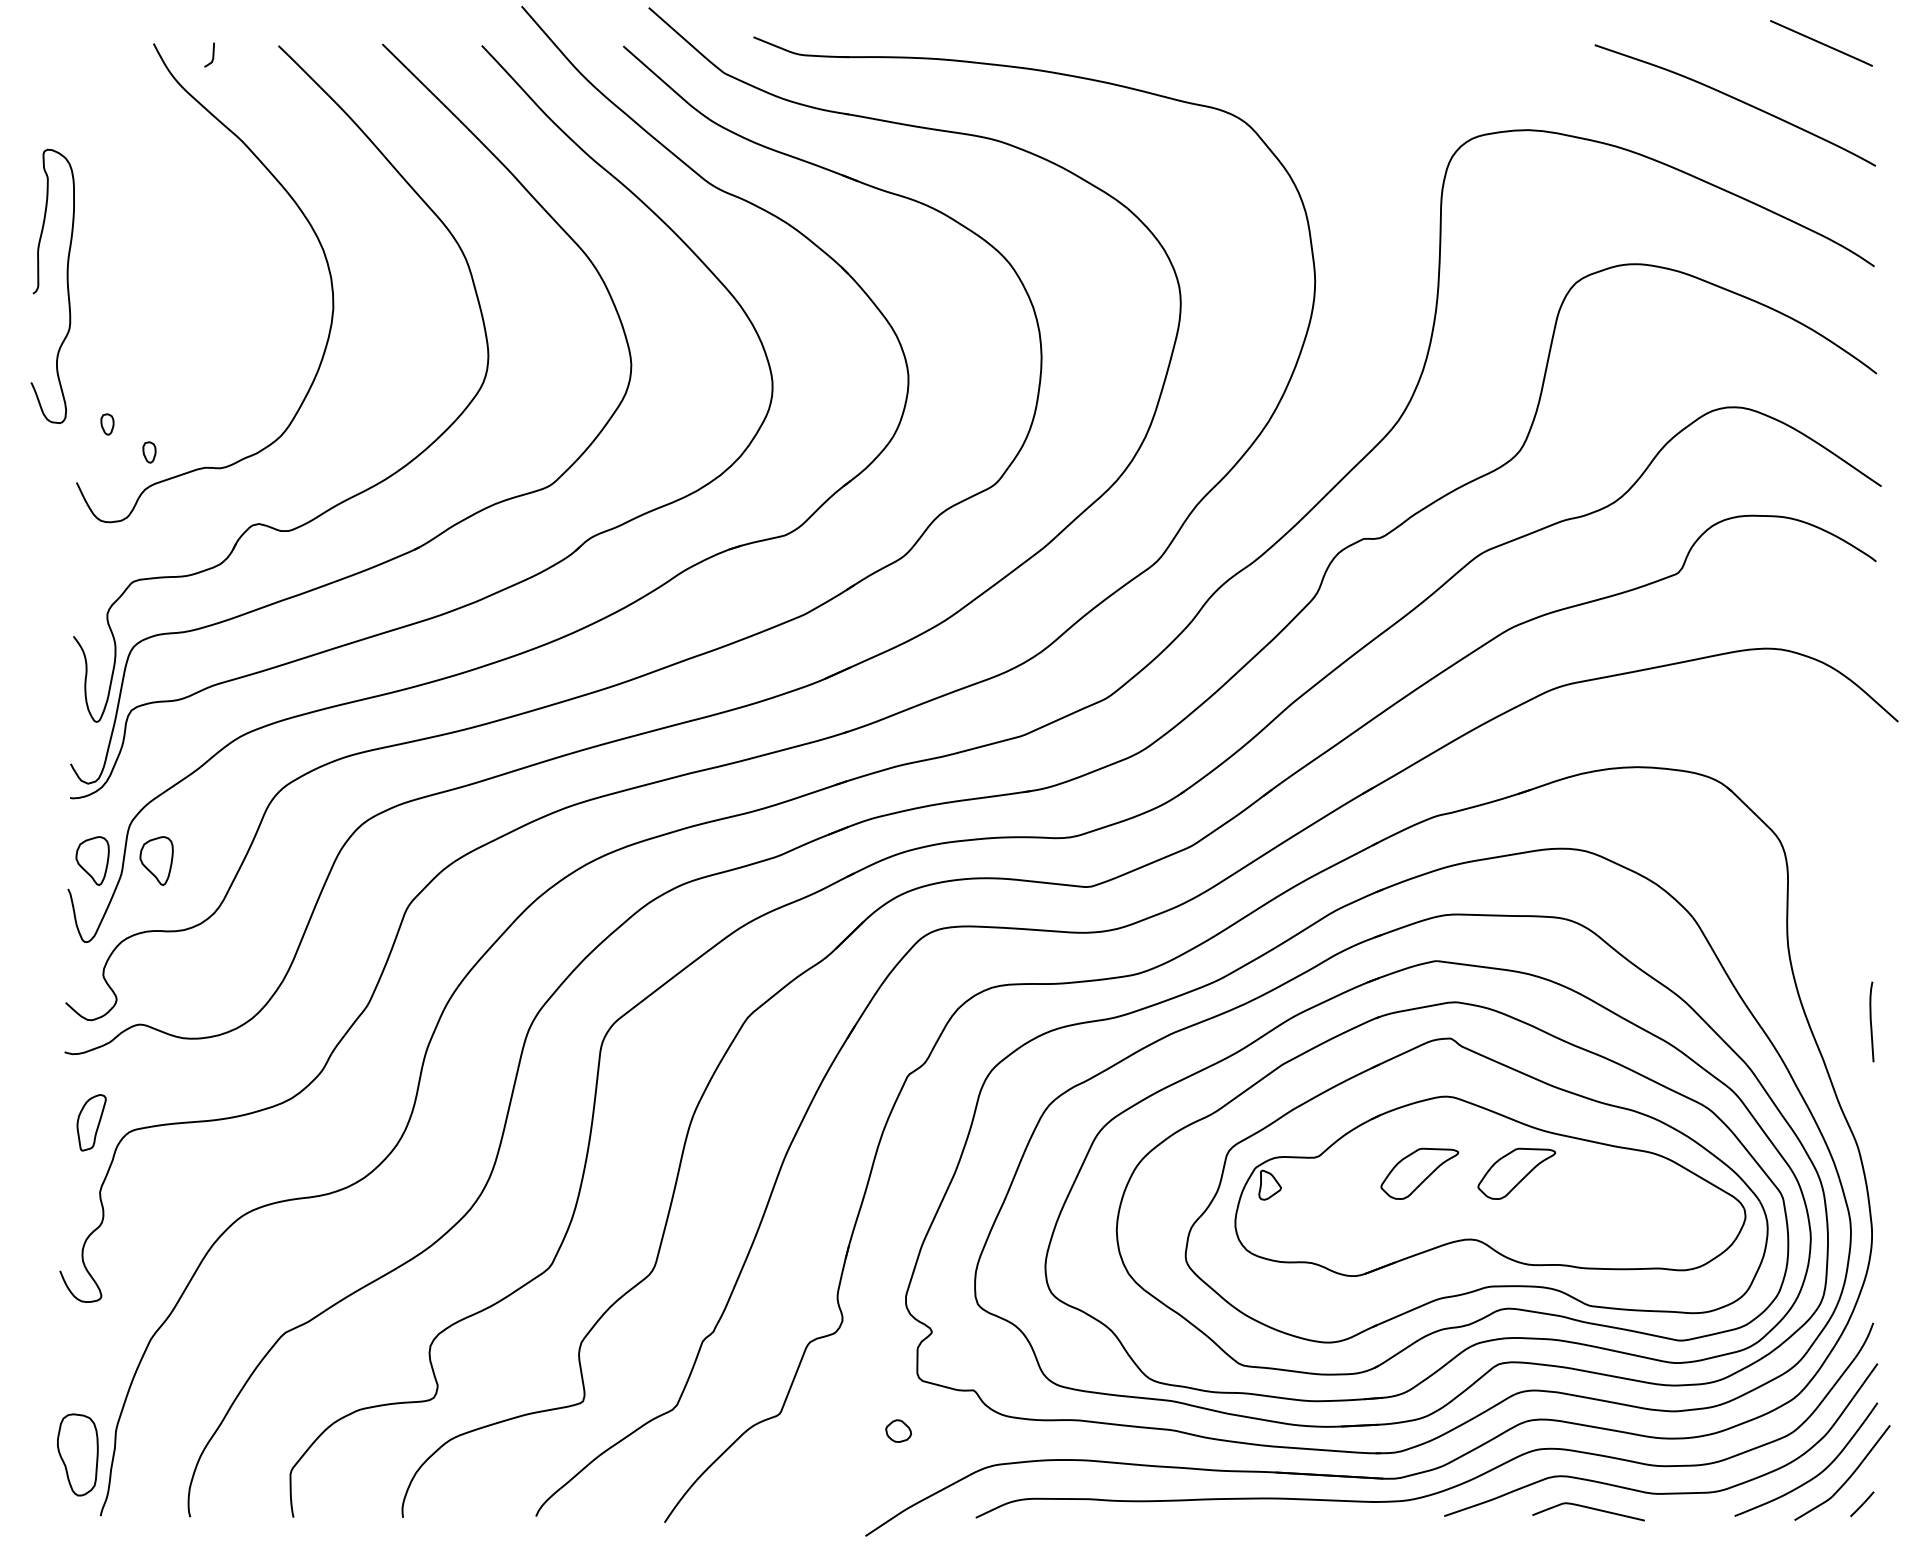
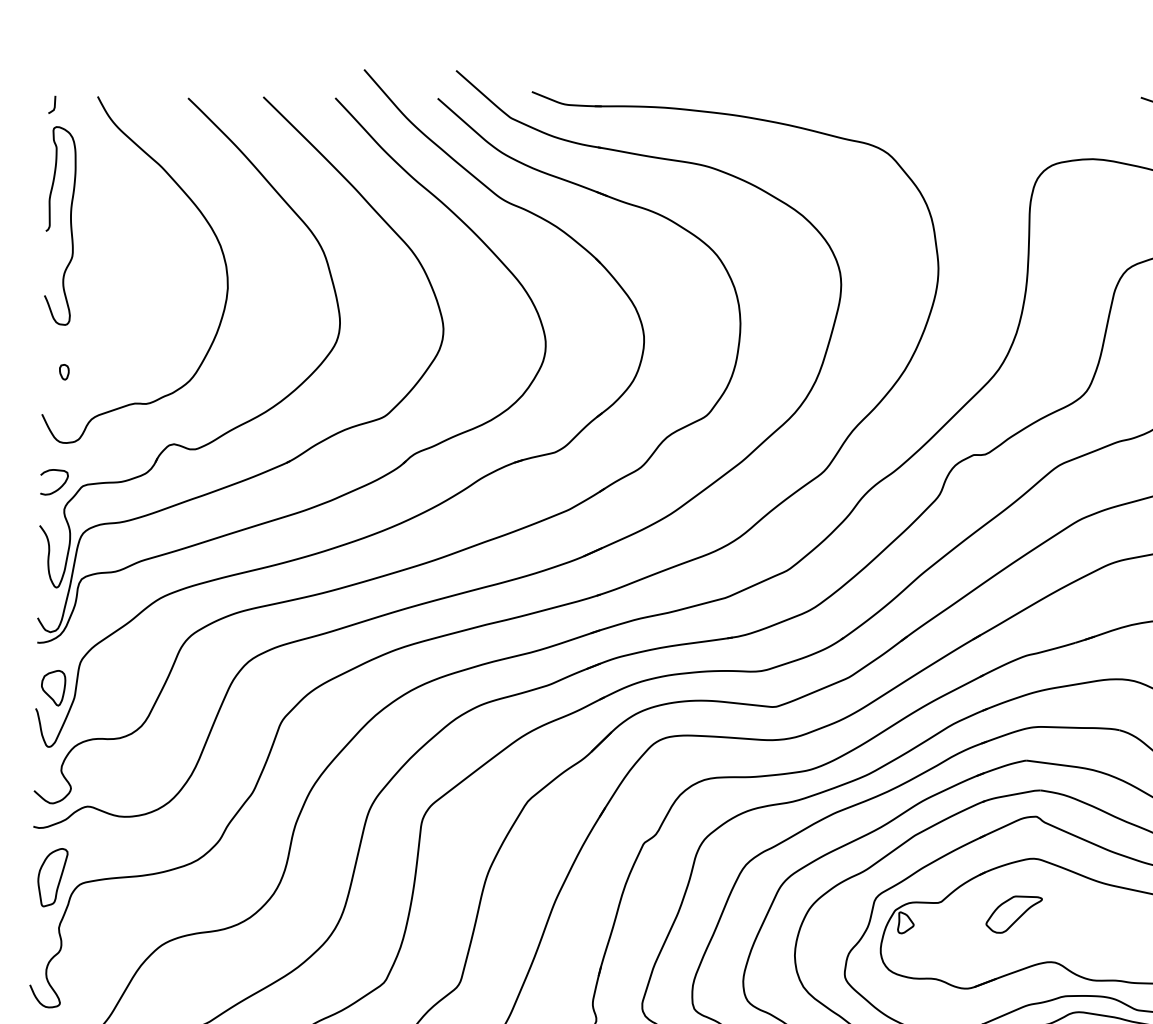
line: (212, 54) -> (54, 104), moved
curve: (39, 285) -> (50, 225), moved
part: (149, 452) -> (94, 392), removed
curve: (98, 585) -> (57, 488), added
part: (156, 860) -> (99, 687), removed
part: (91, 1122) -> (52, 877), size x1.43
part: (1516, 1173) -> (1084, 914), removed

